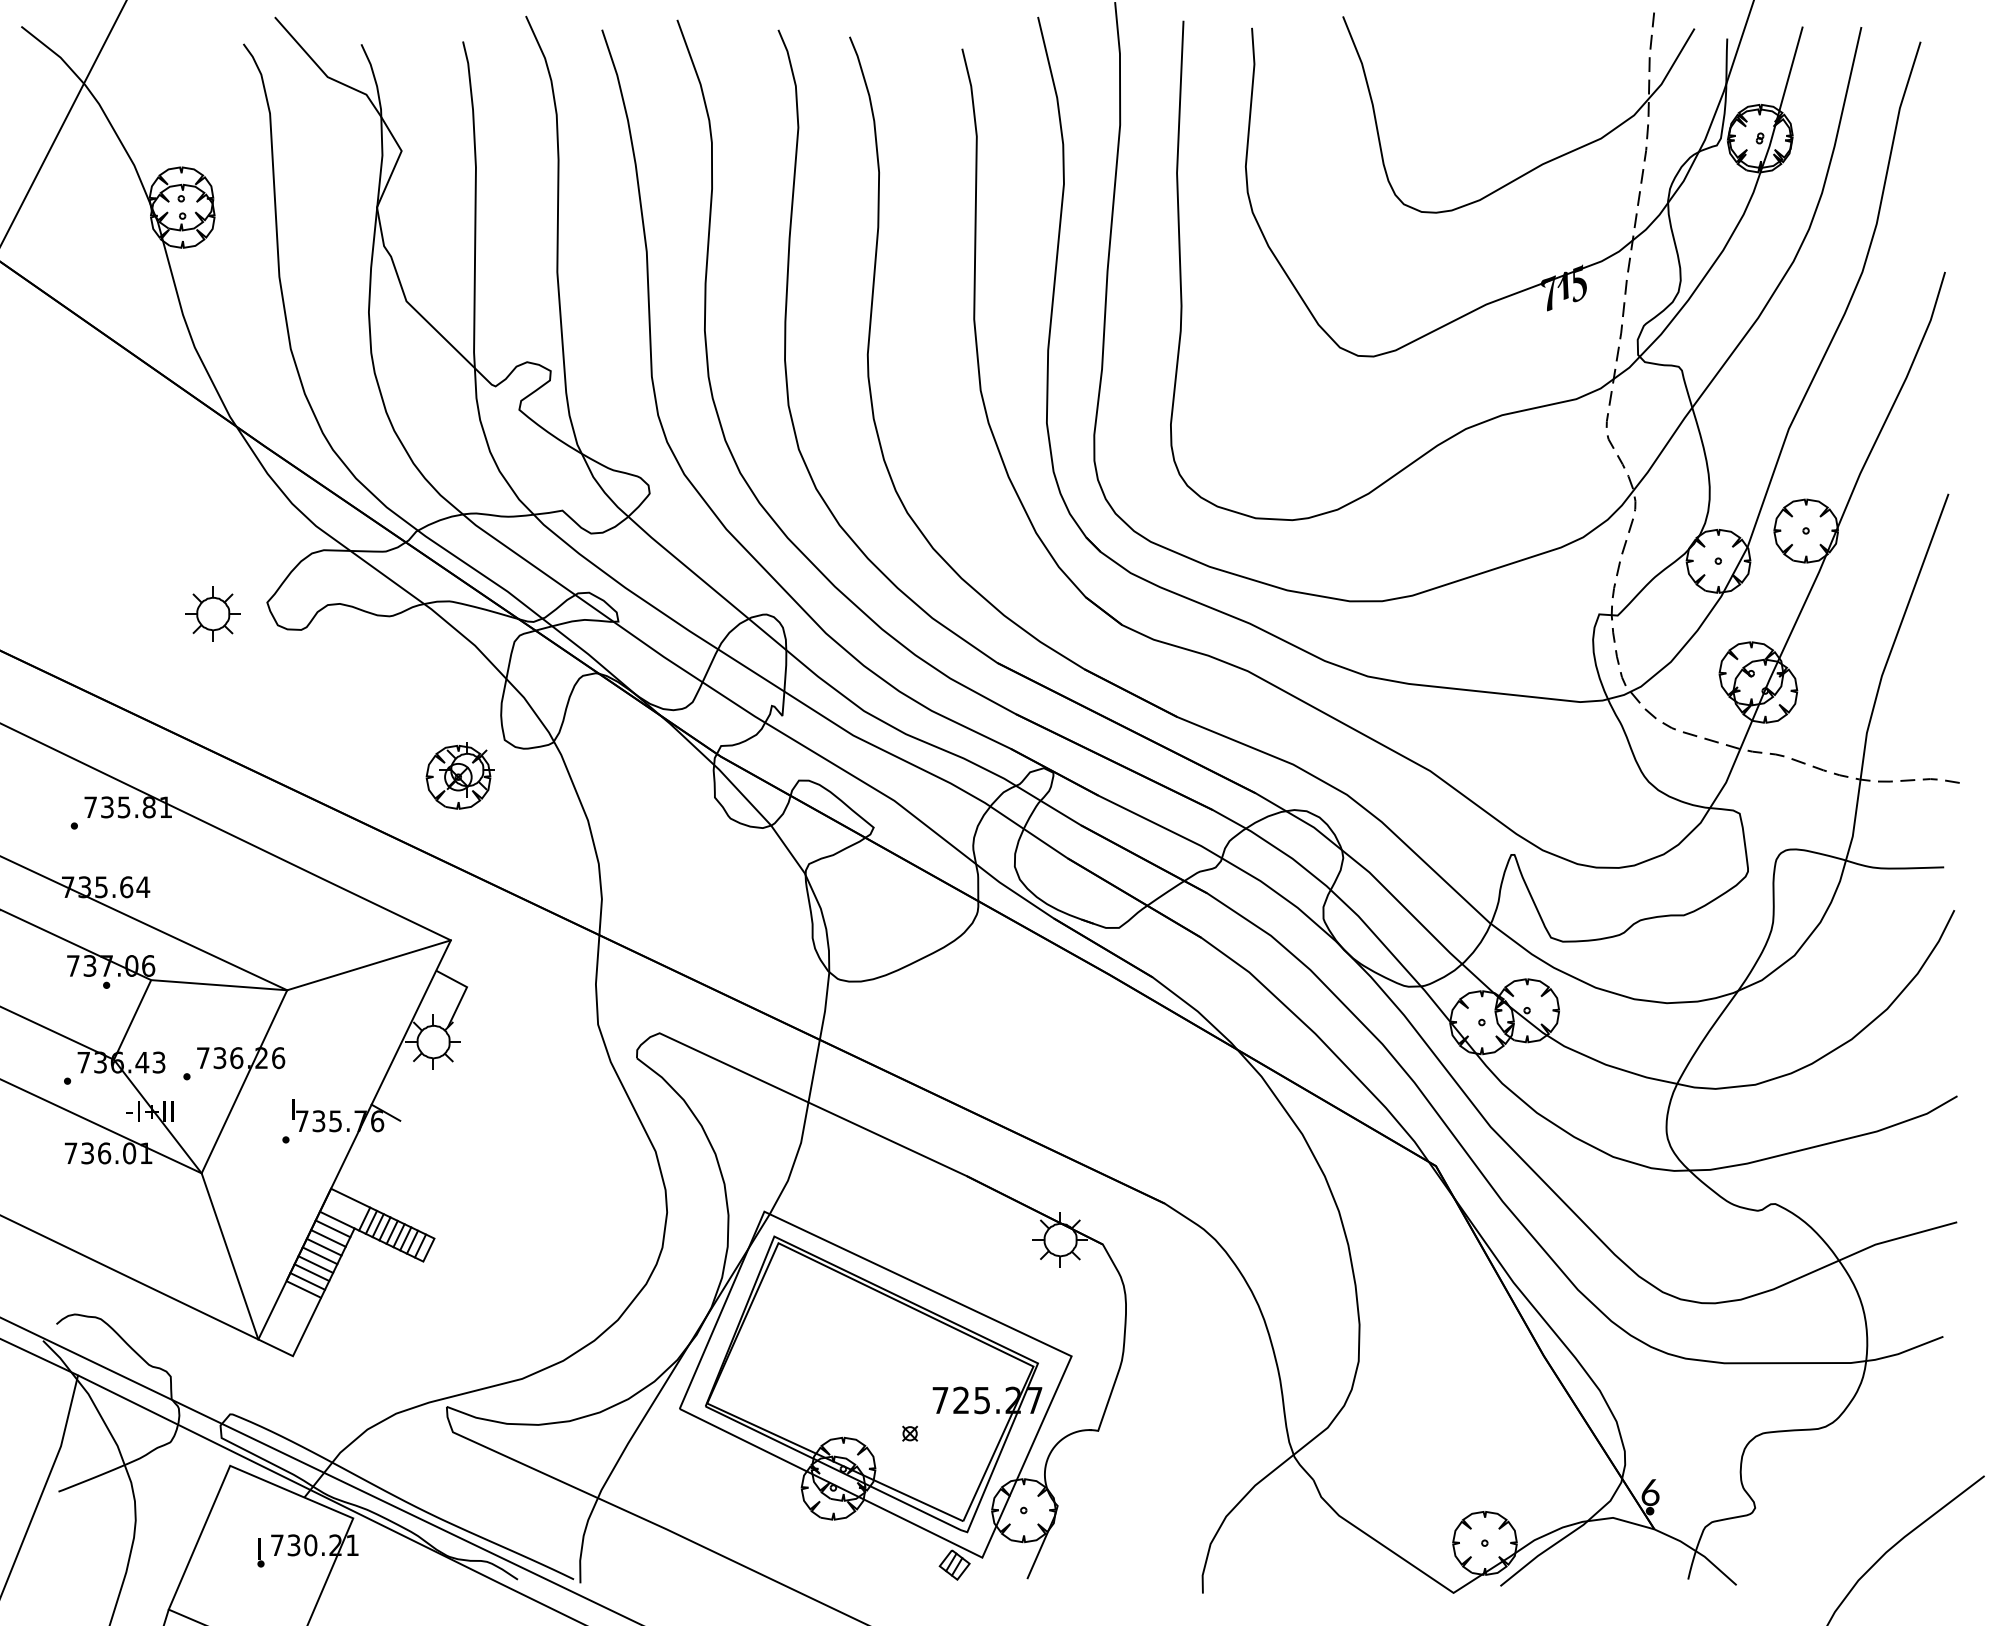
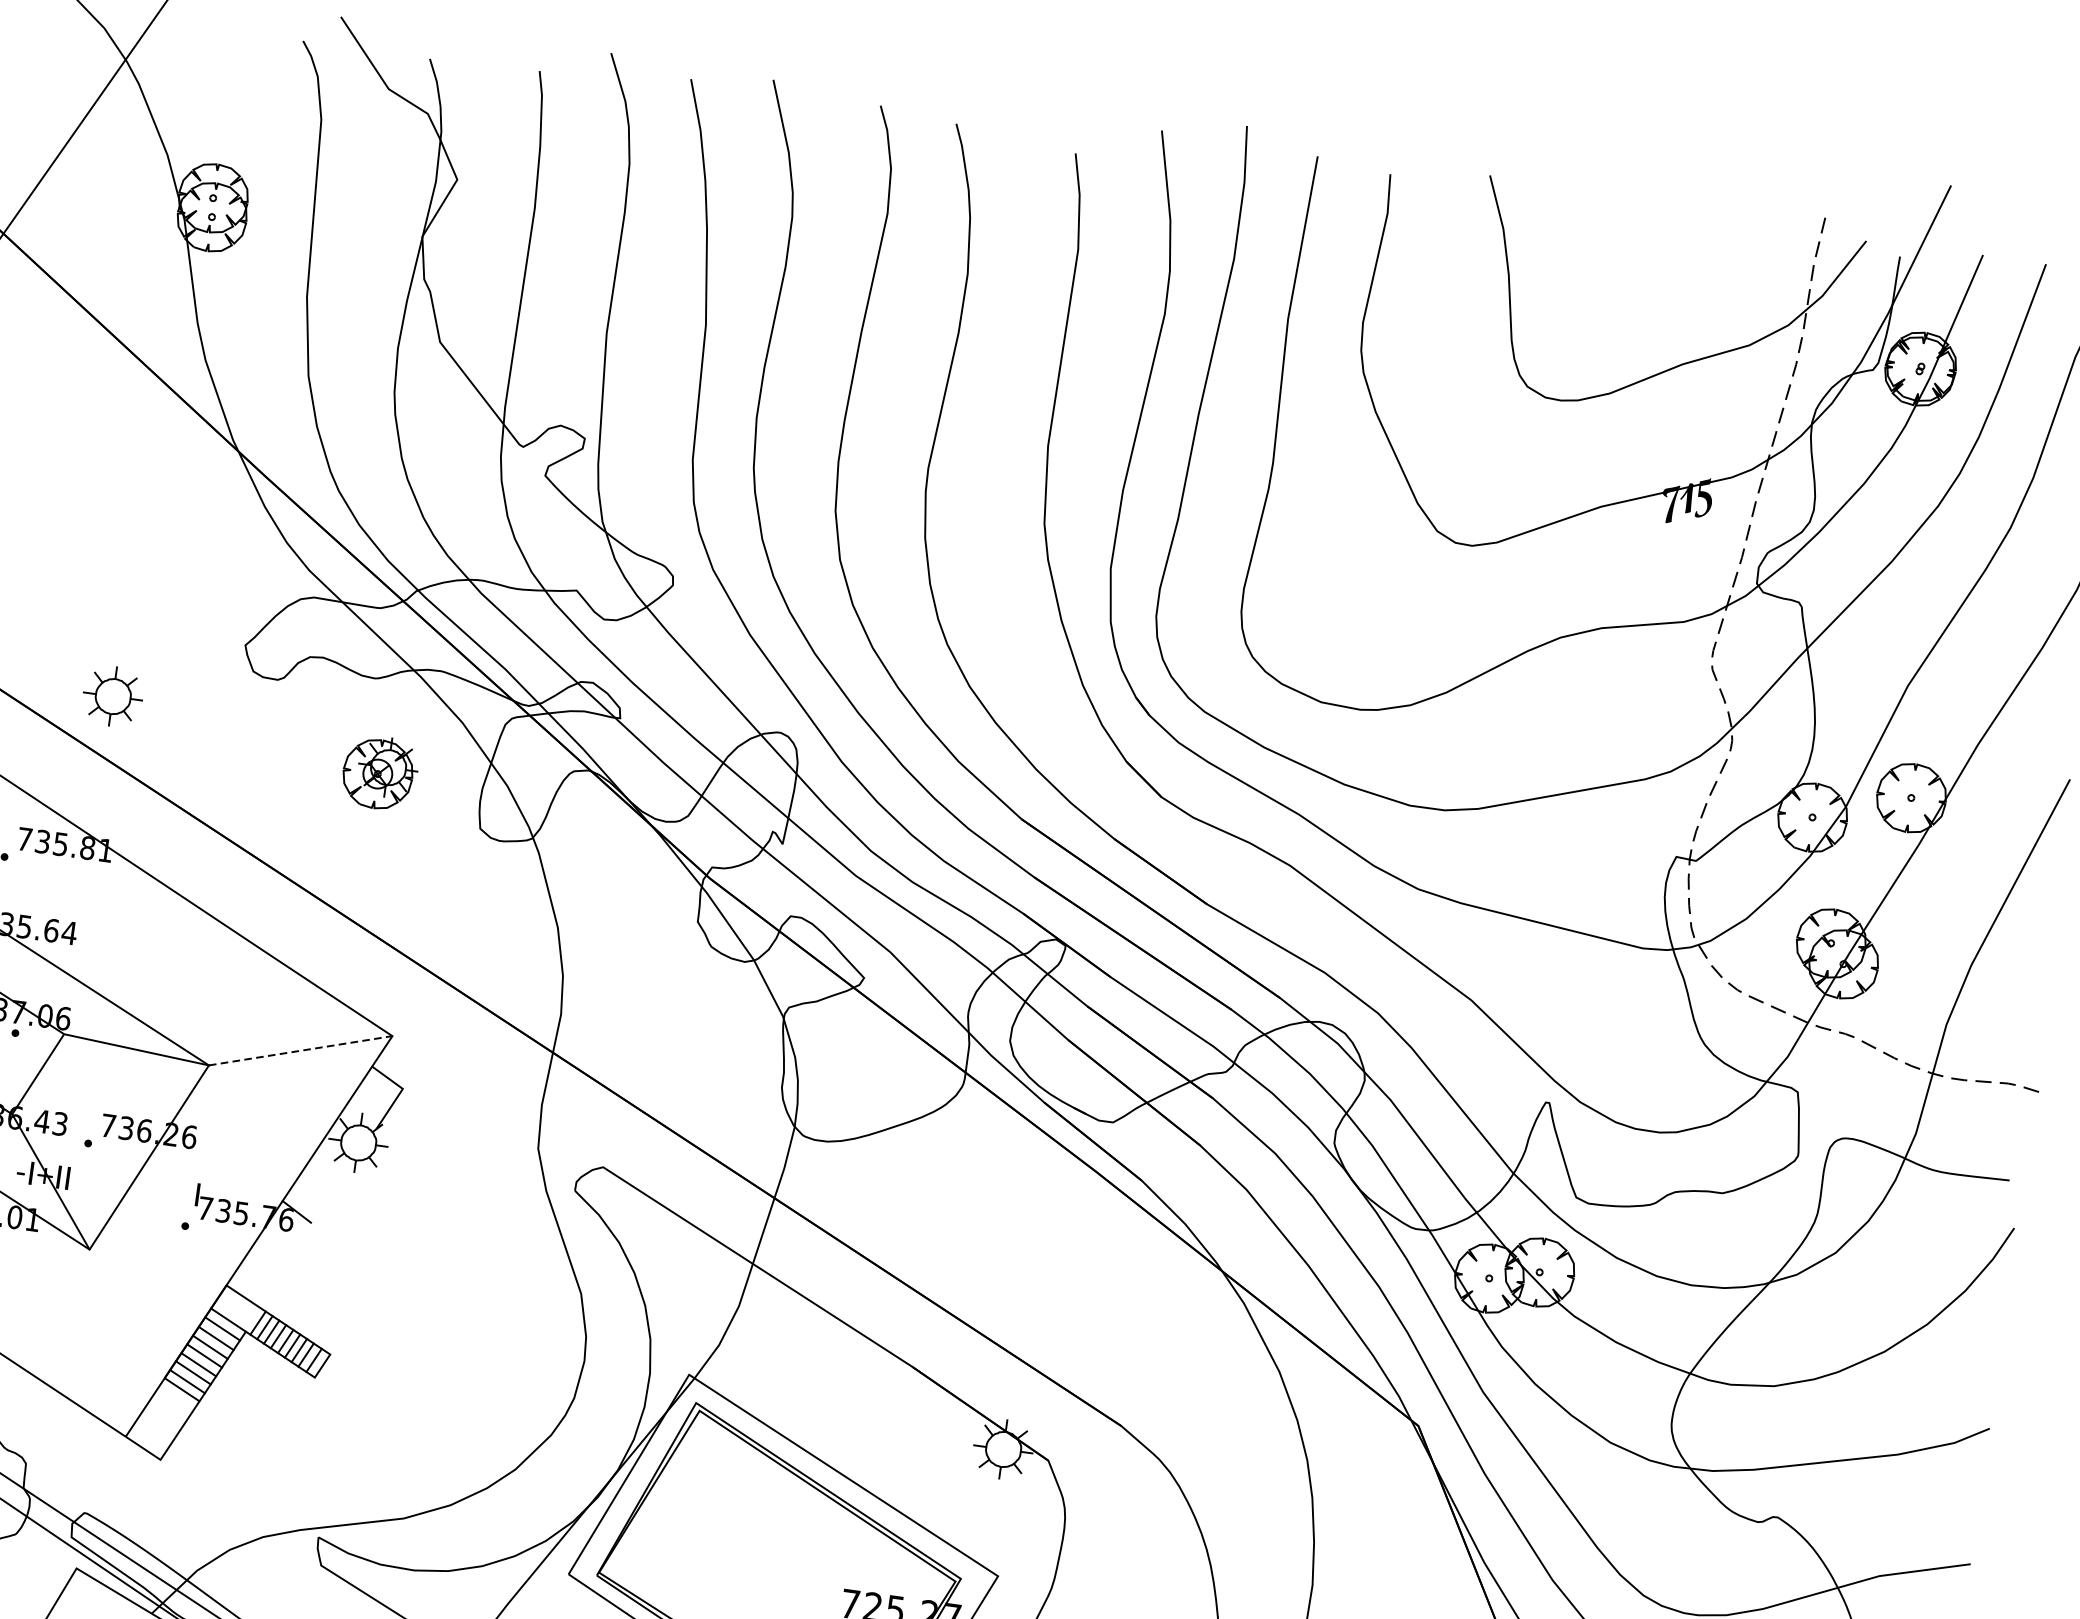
part: (212, 613) -> (112, 695), moved
part: (459, 775) -> (379, 772), moved
line: (369, 965) -> (301, 1051), solid -> dashed
line: (229, 1256) -> (107, 1343), removed

